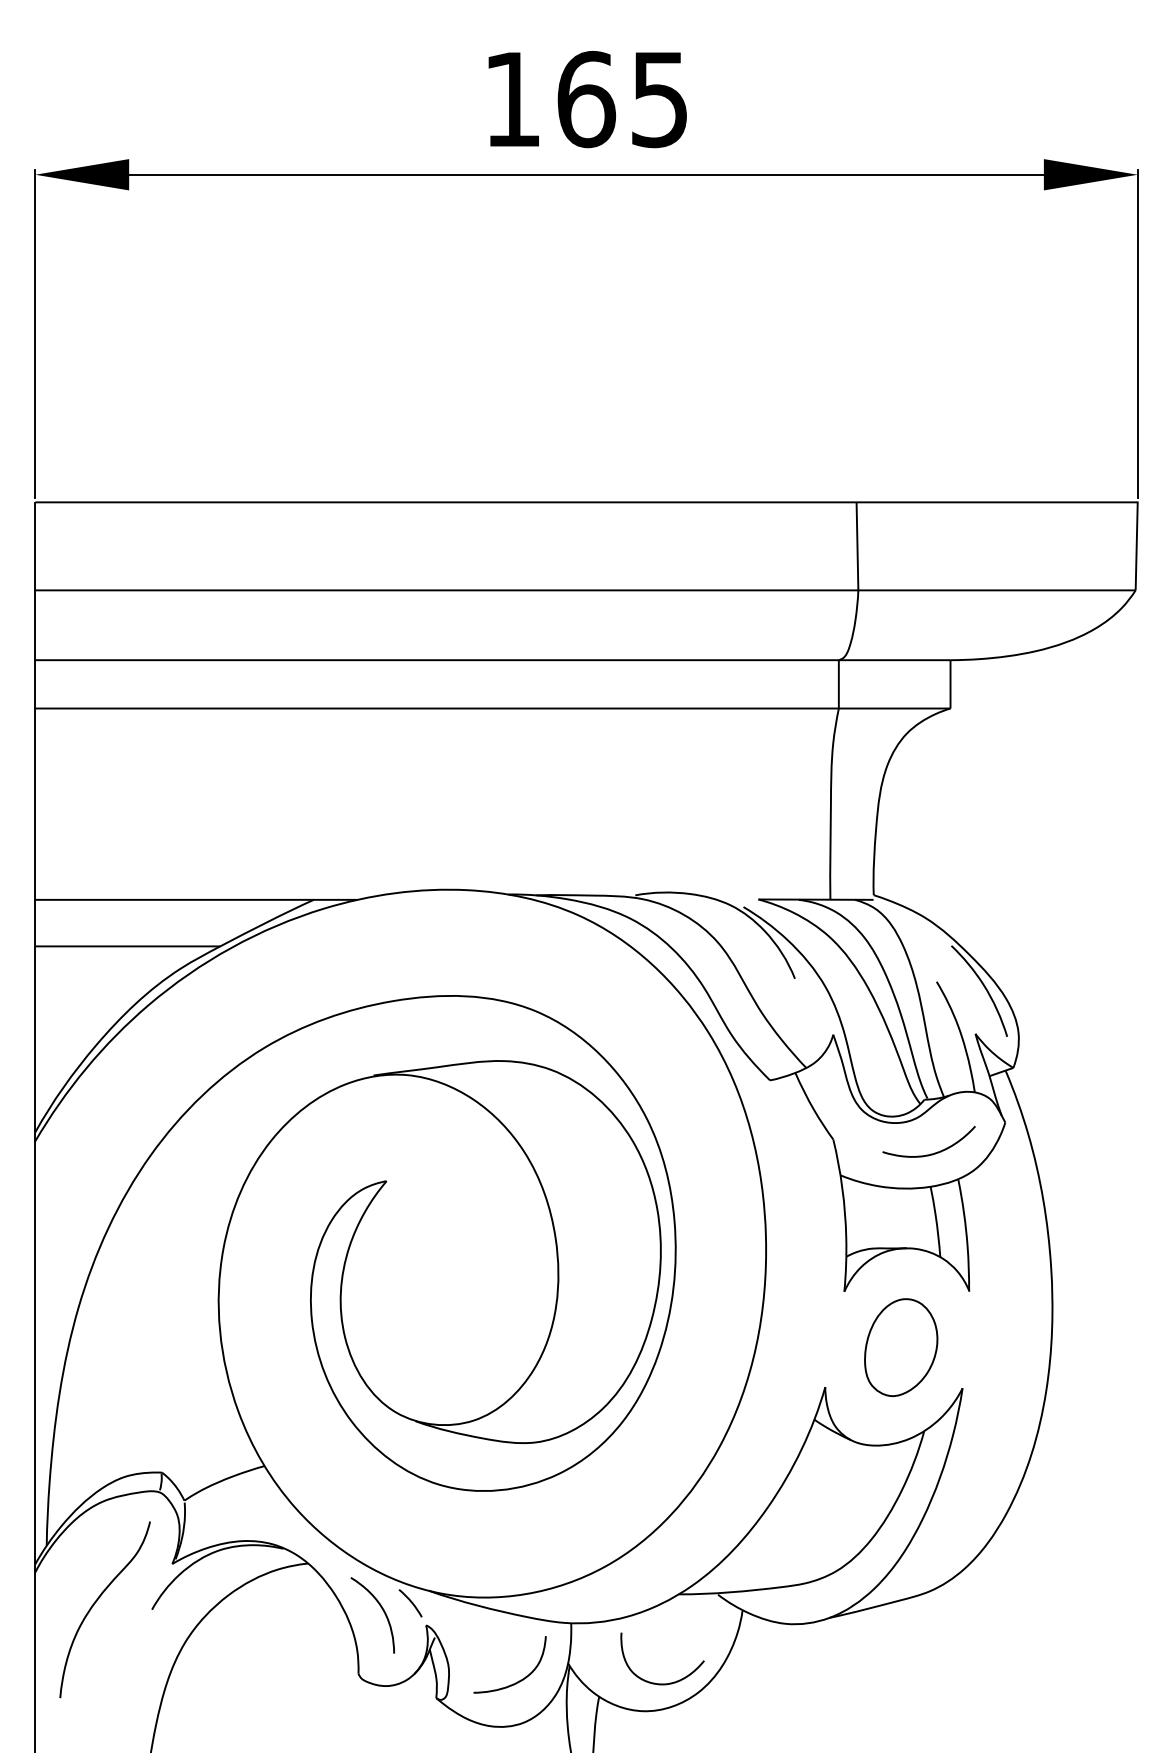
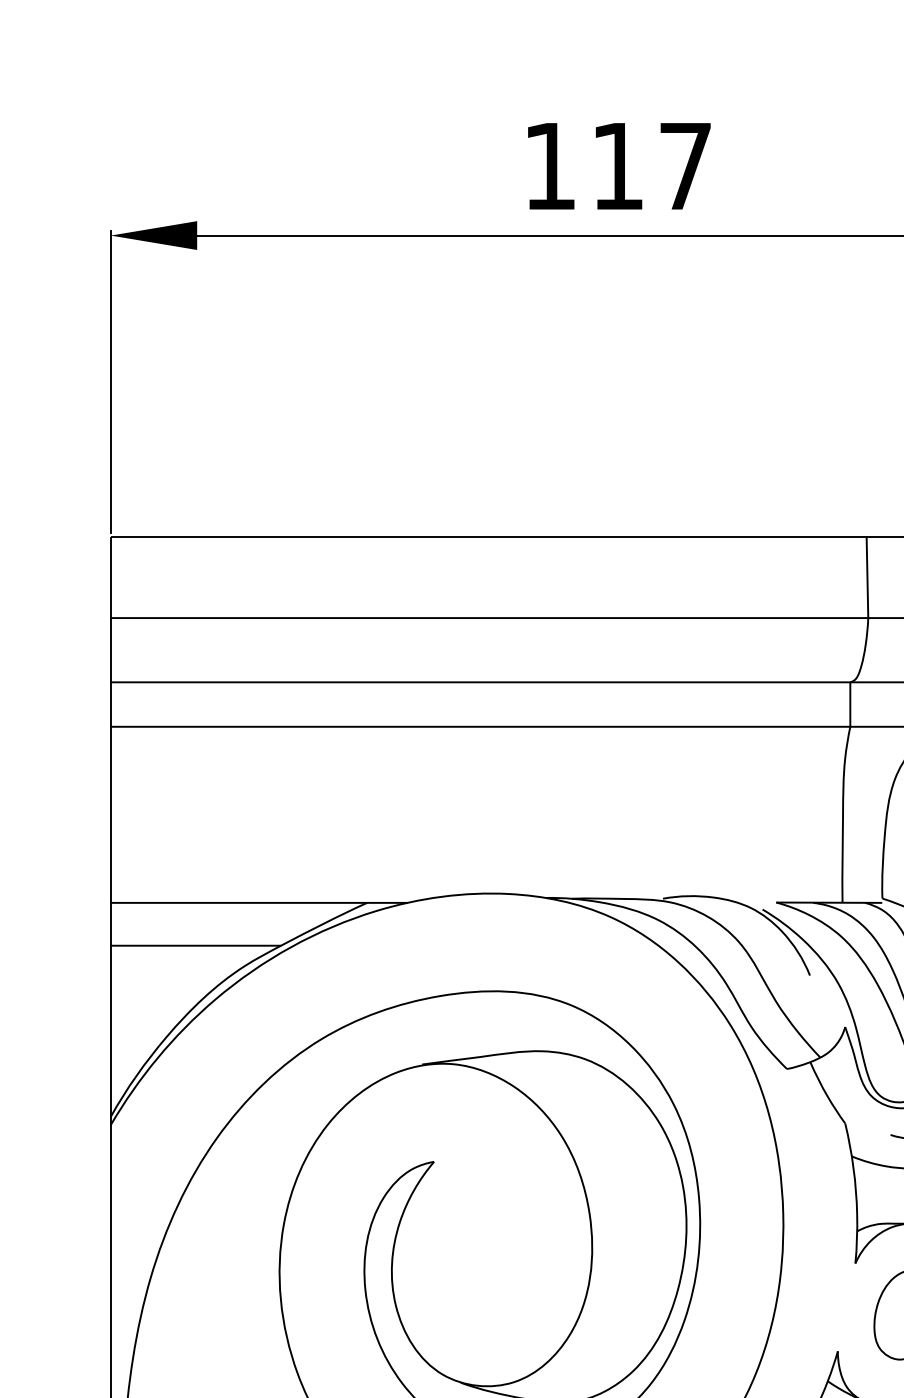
text: (622, 99) -> (651, 166), 165 -> 117

